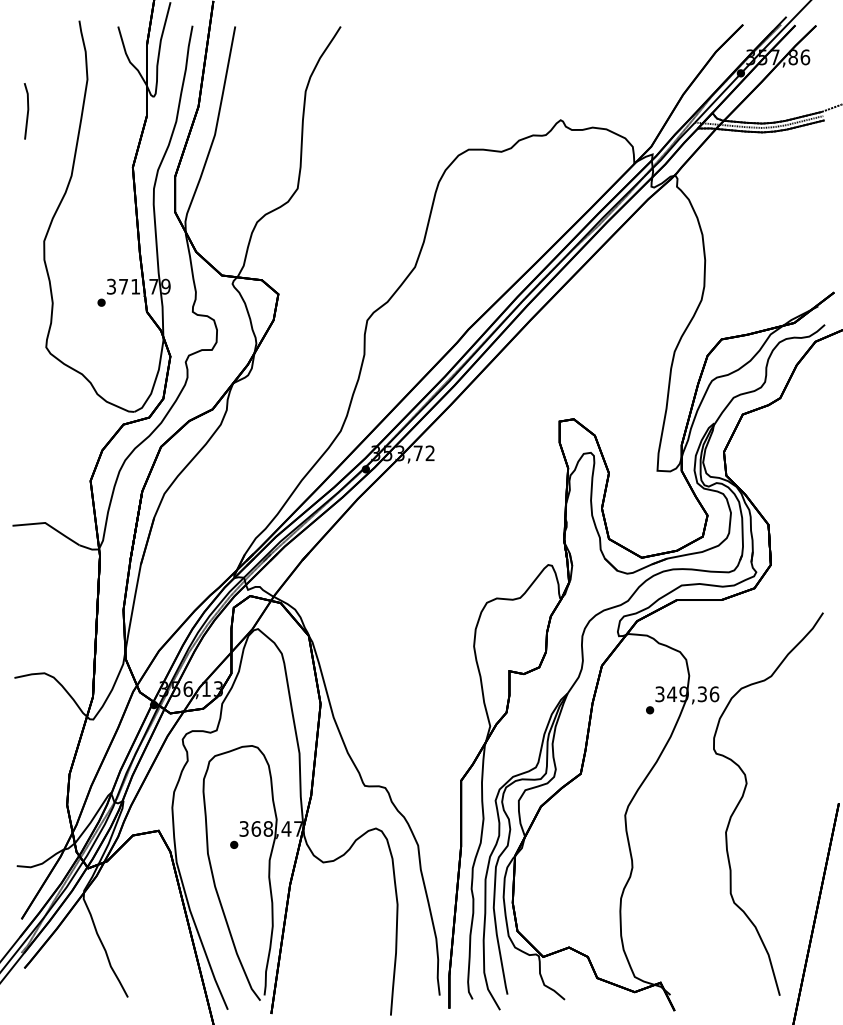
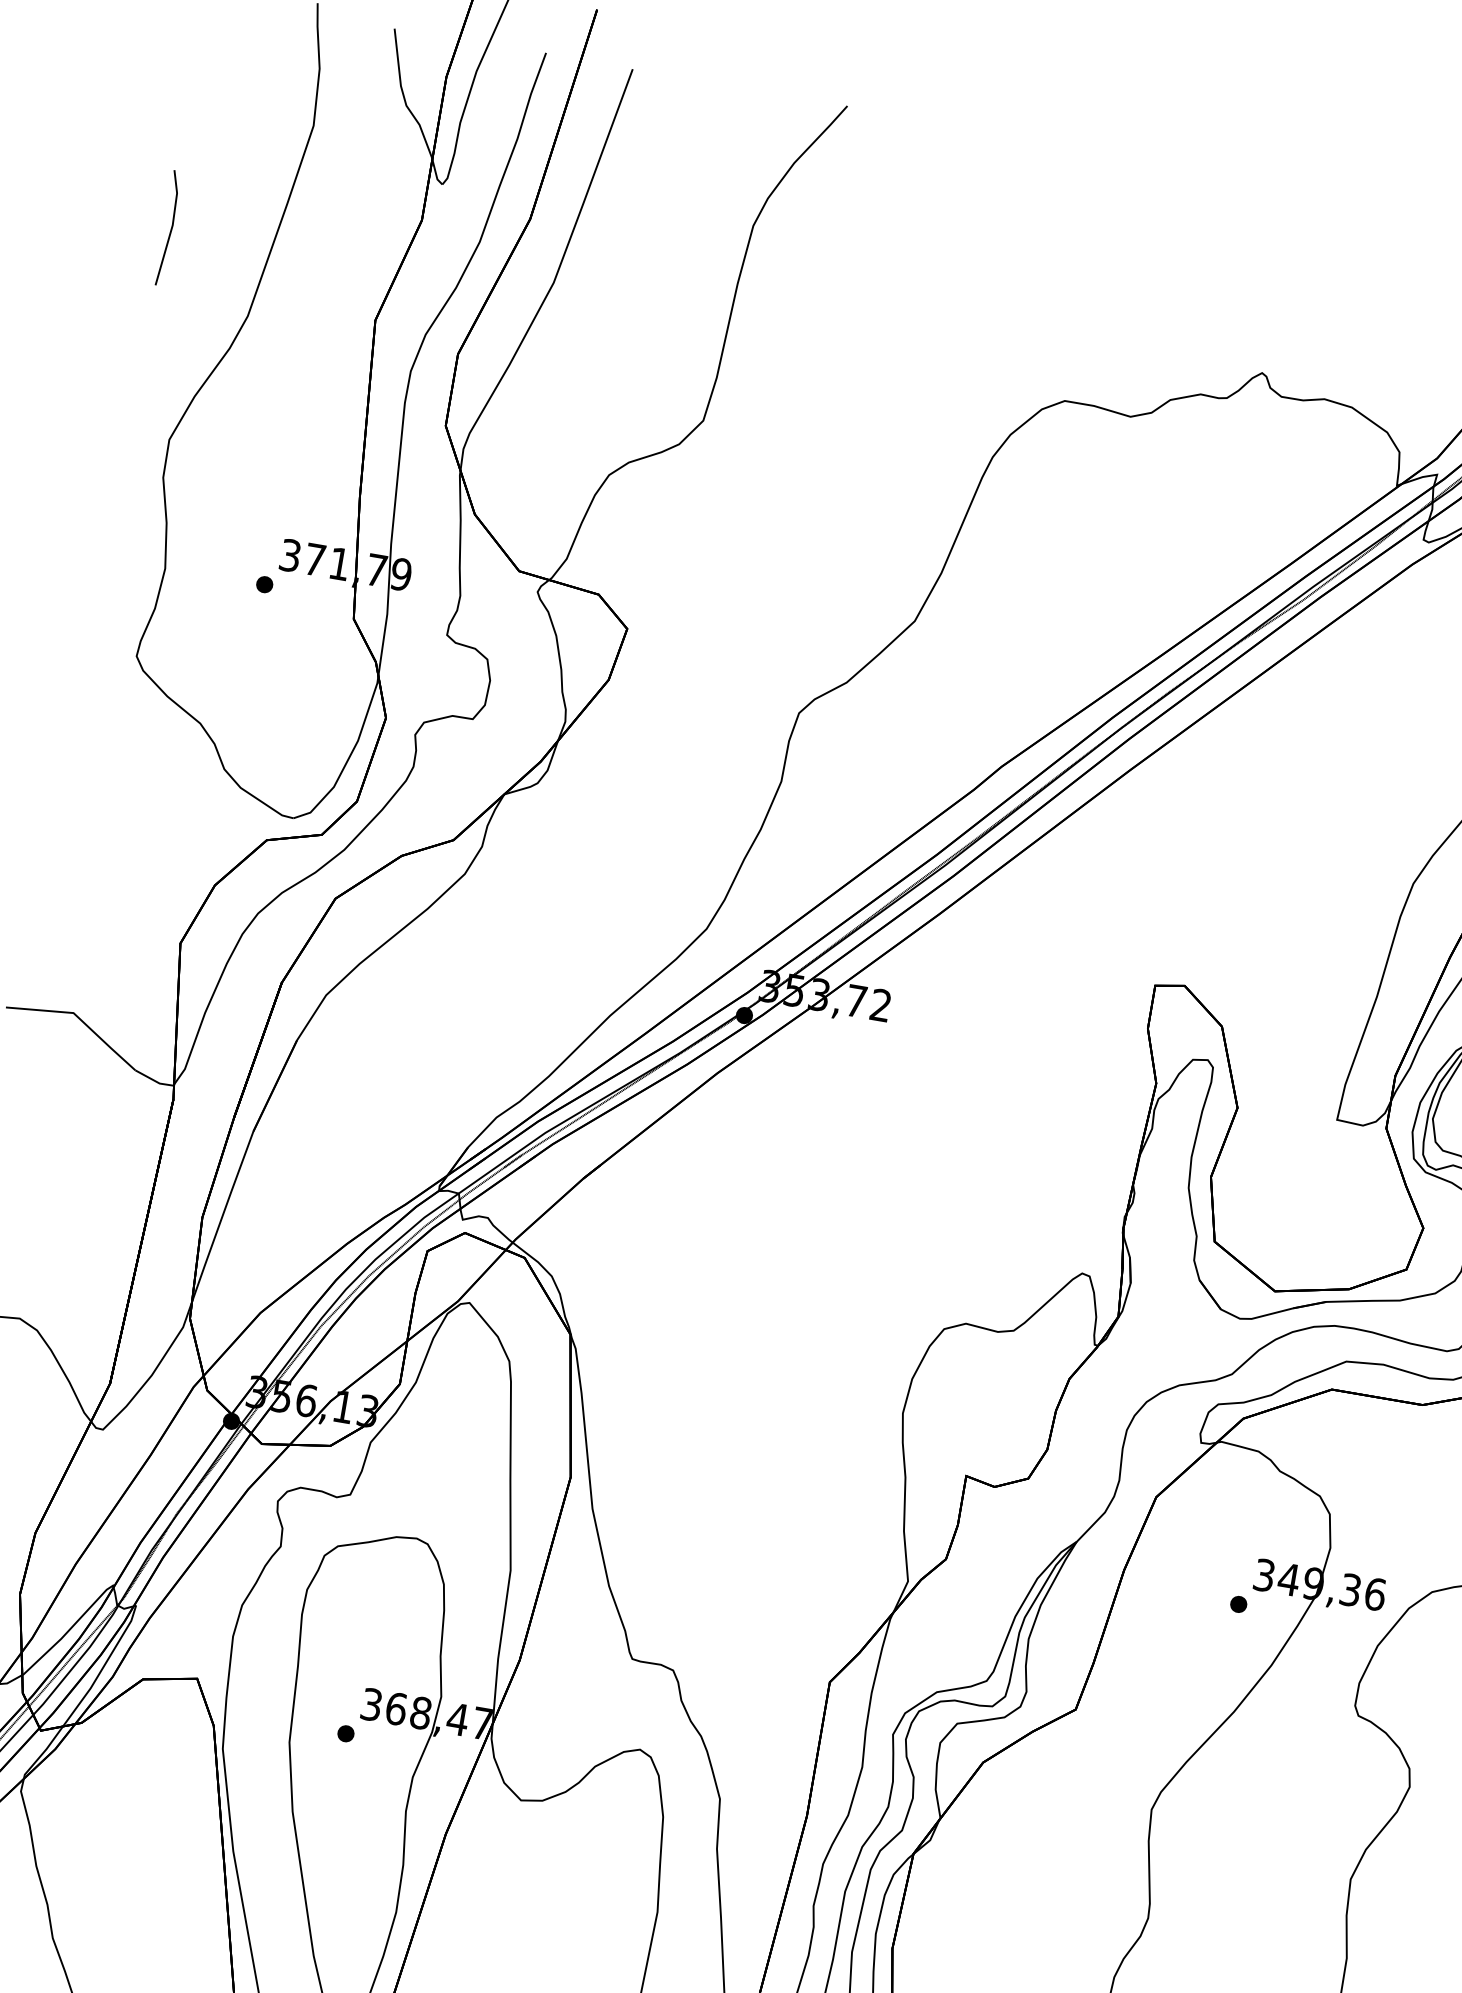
line: (27, 111) -> (170, 228), moved

